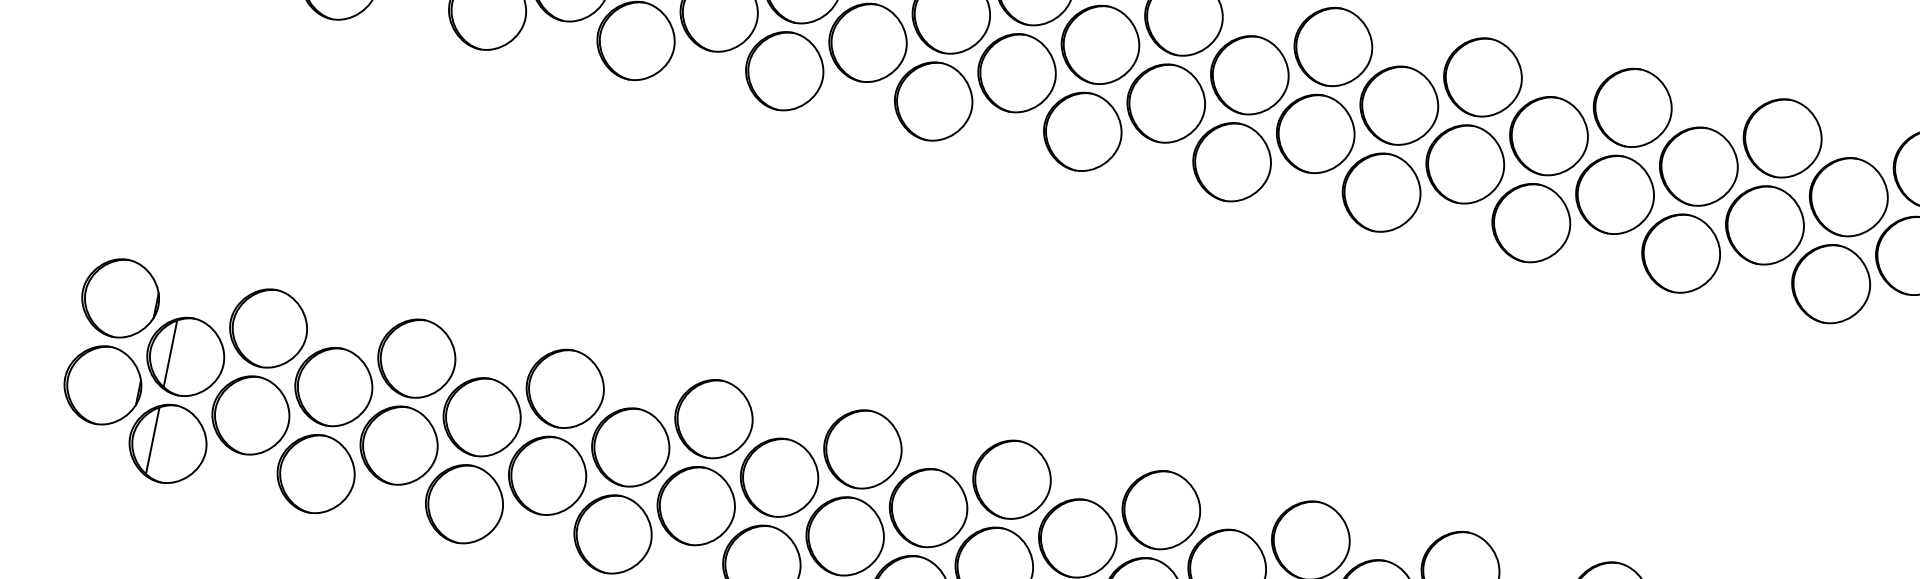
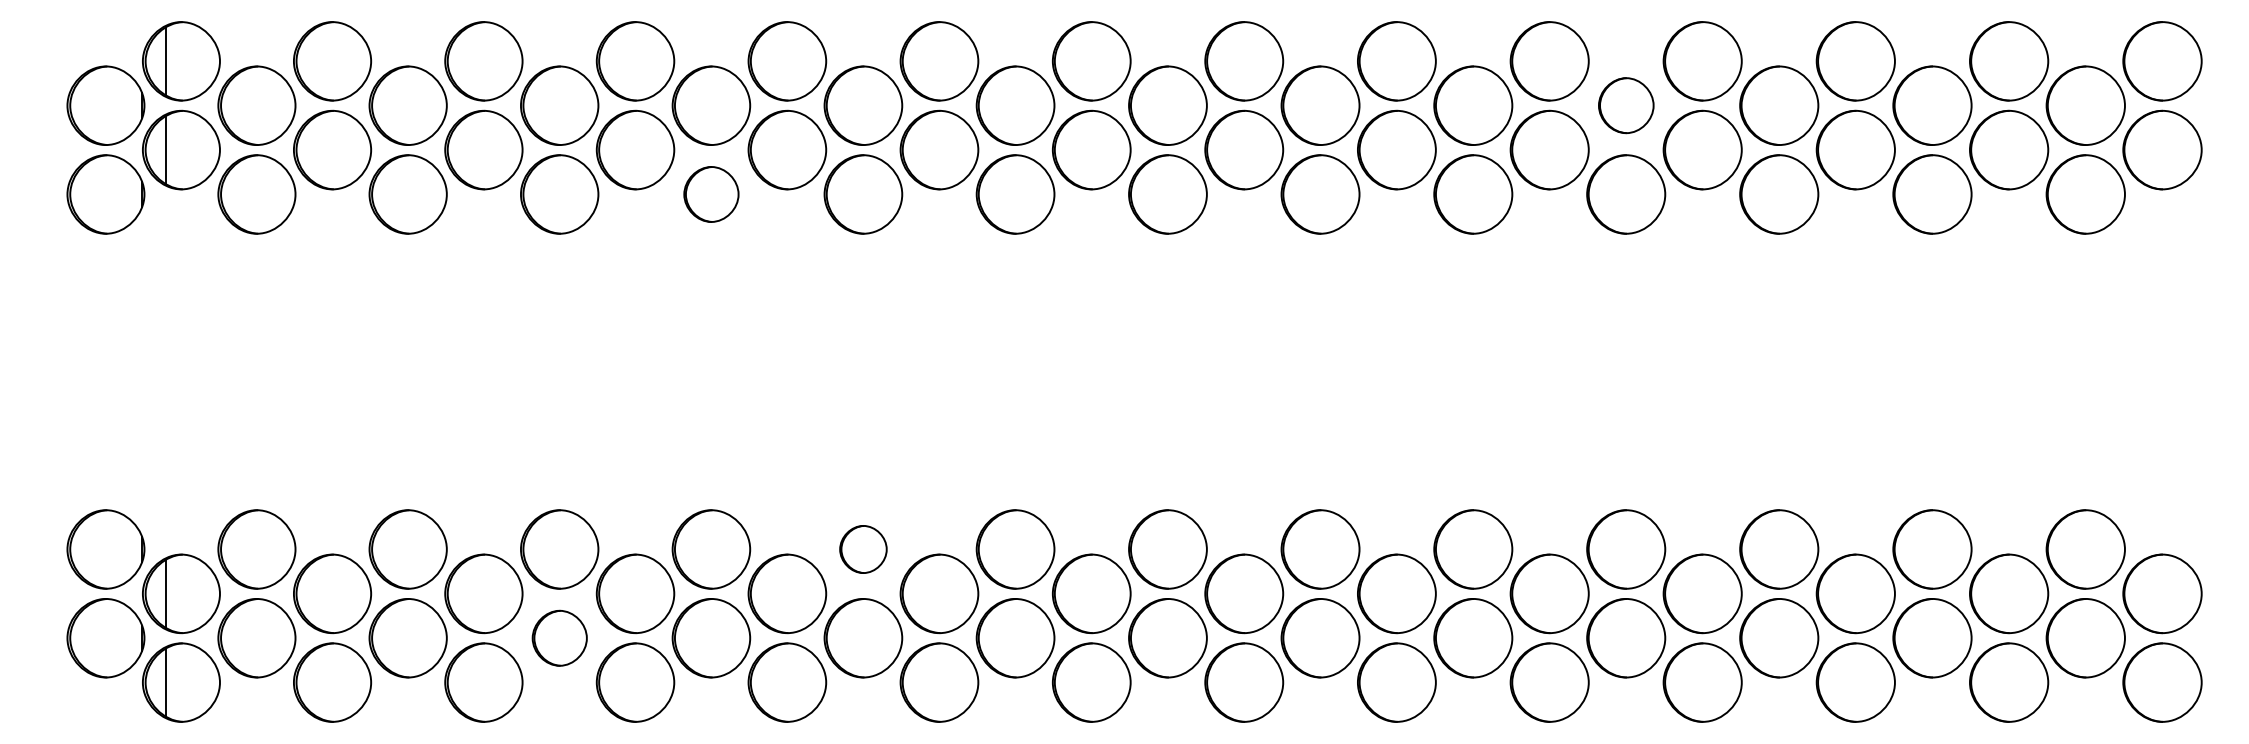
part: (784, 71) -> (711, 194), size x0.7
part: (1699, 166) -> (1626, 105), size x0.7
part: (862, 449) -> (863, 549), size x0.6
part: (547, 476) -> (559, 638), size x0.7

